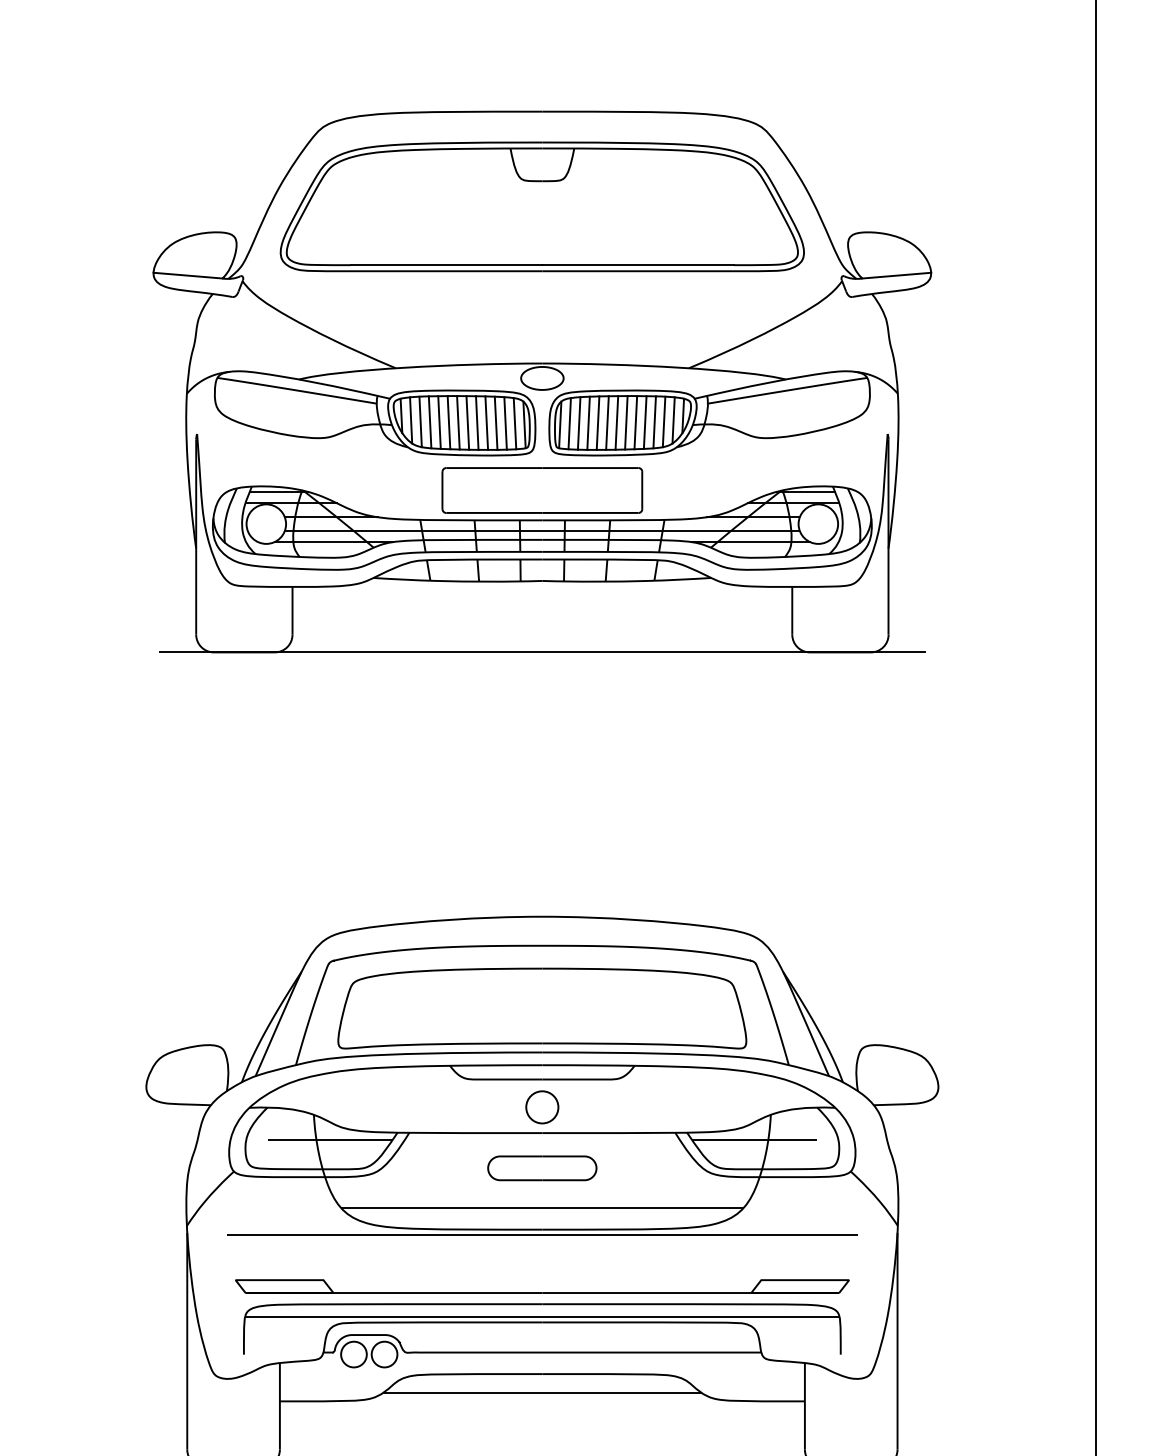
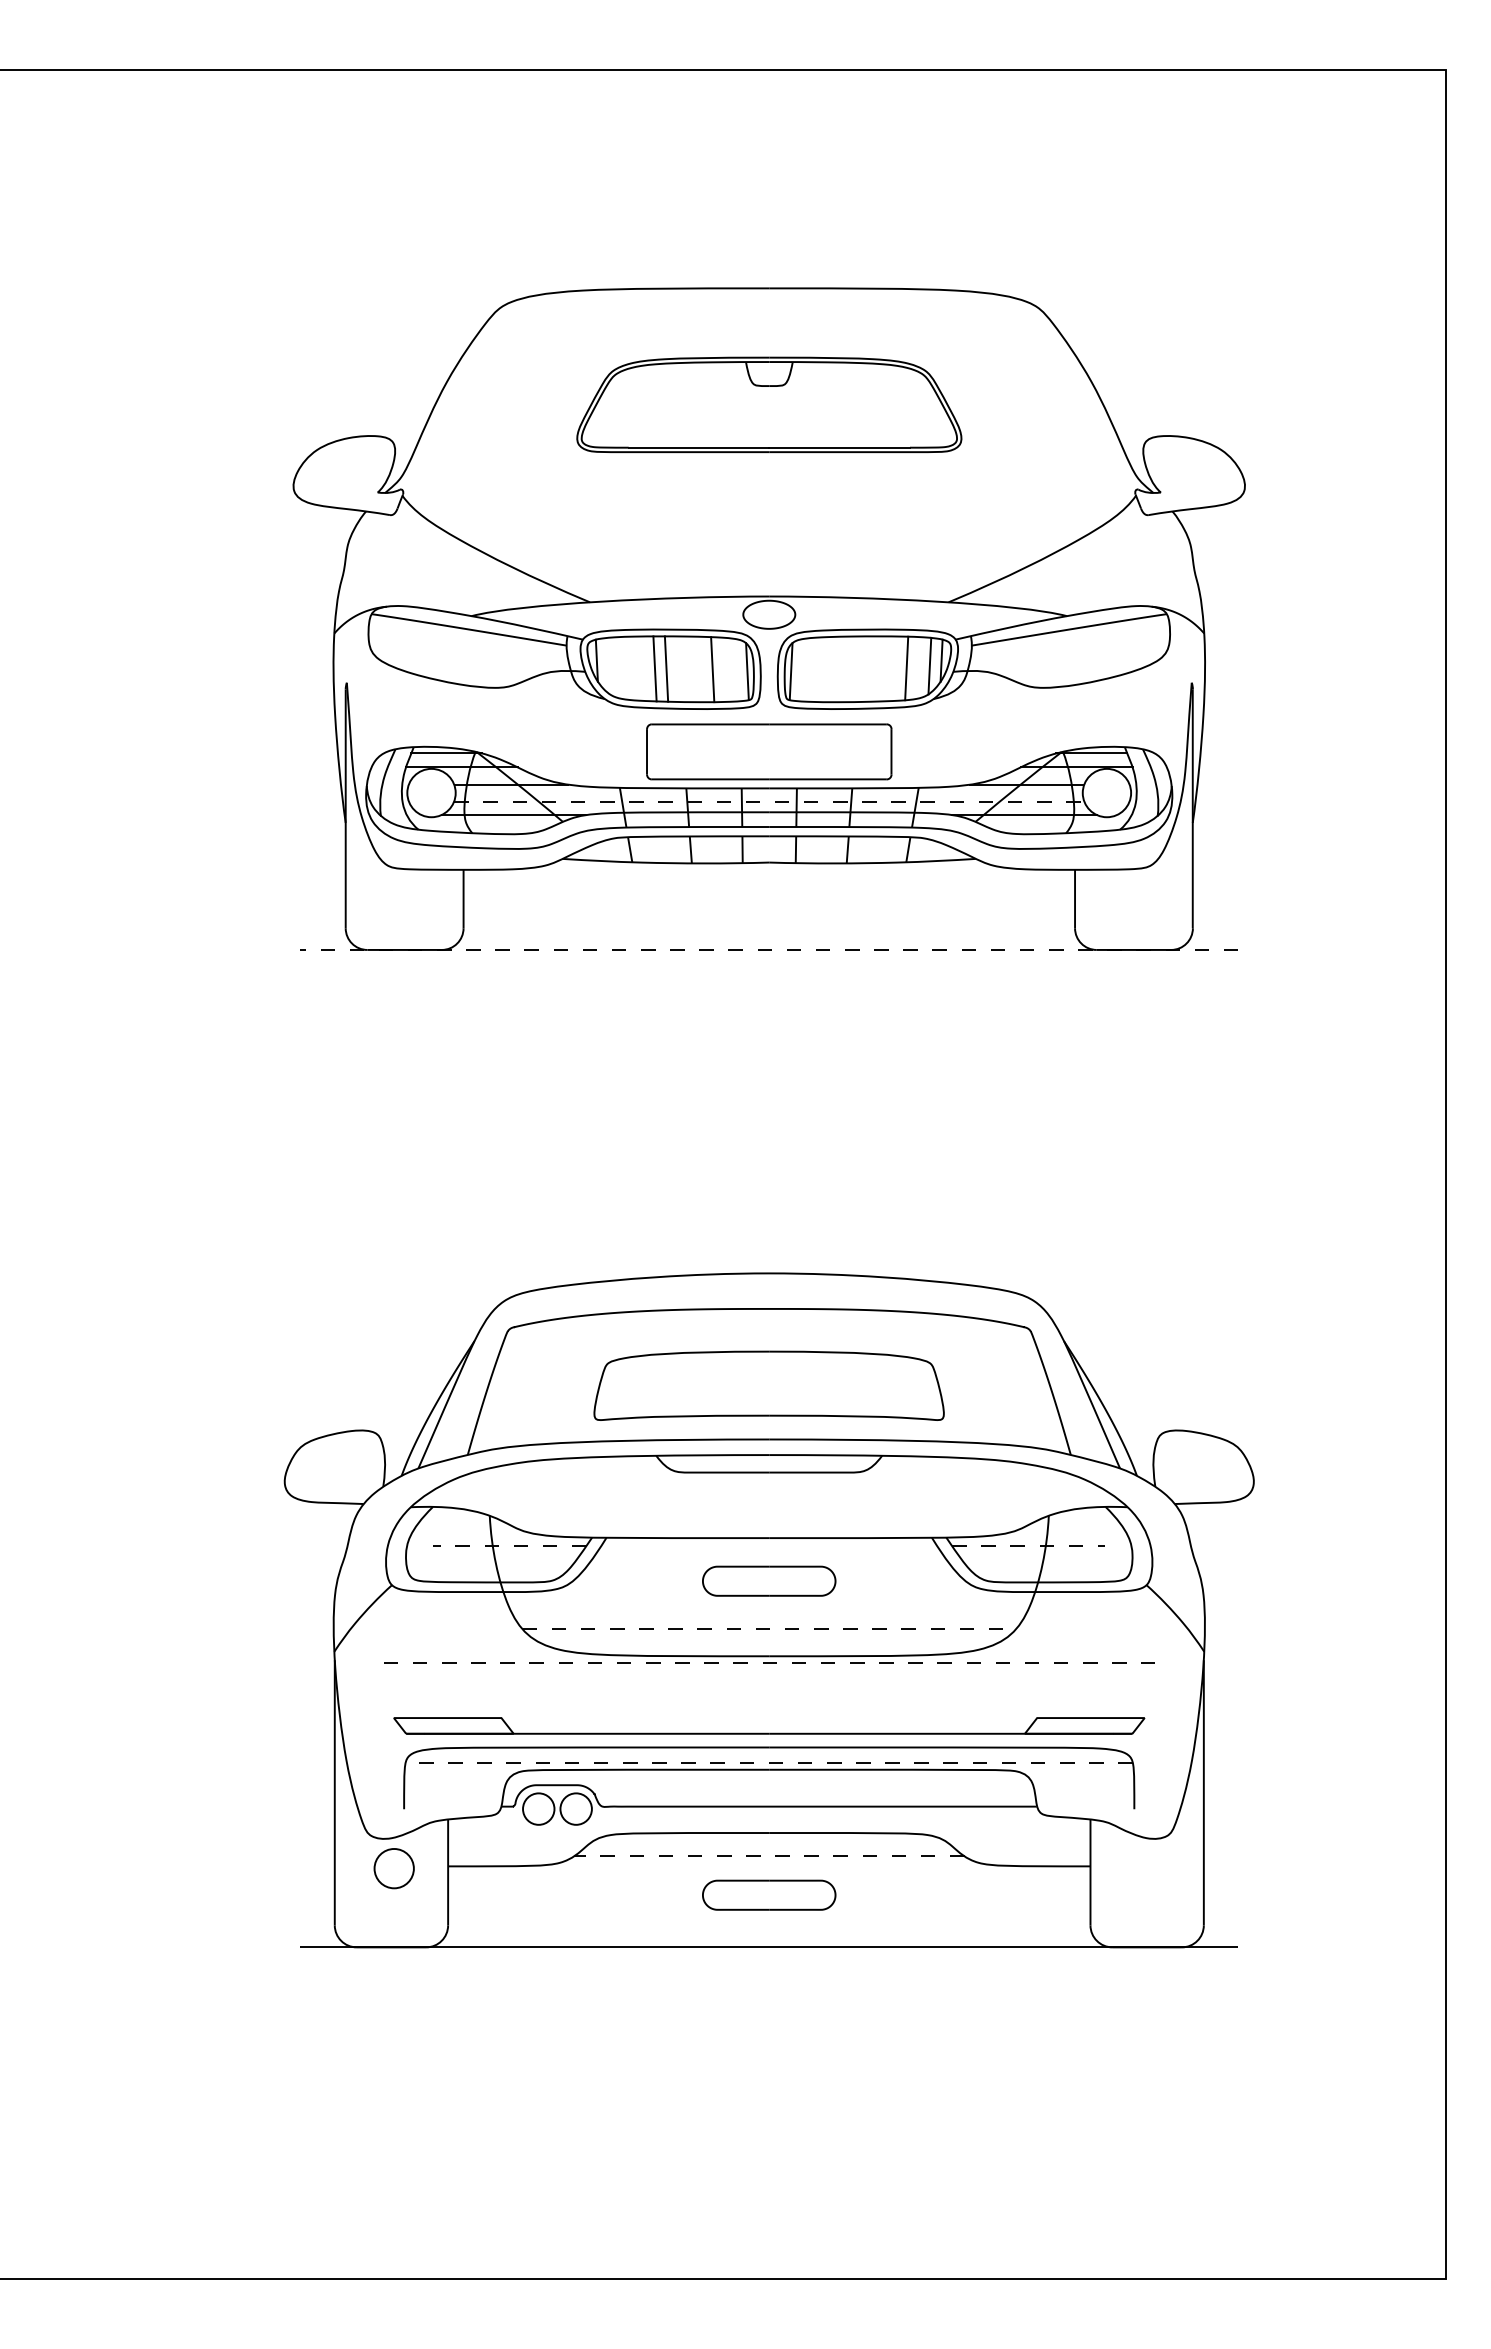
part: (542, 206) -> (769, 404), size x0.6
line: (187, 275) -> (335, 488), removed
line: (896, 275) -> (1202, 488), removed
line: (410, 419) -> (608, 665), removed
line: (419, 421) -> (619, 667), removed
line: (663, 421) -> (917, 667), removed
line: (429, 422) -> (631, 668), removed
line: (438, 422) -> (642, 668), removed
line: (625, 422) -> (871, 668), removed
line: (635, 422) -> (883, 668), removed
line: (644, 422) -> (894, 668), removed
line: (467, 423) -> (677, 669), removed
line: (477, 423) -> (689, 669), removed
line: (486, 423) -> (700, 669), removed
line: (504, 423) -> (723, 669), removed
line: (514, 423) -> (735, 669), removed
line: (569, 423) -> (802, 669), removed
line: (578, 423) -> (813, 669), removed
line: (588, 423) -> (825, 669), removed
line: (598, 423) -> (837, 669), removed
line: (607, 423) -> (848, 669), removed
line: (616, 423) -> (860, 669), removed
line: (542, 531) -> (769, 801), solid -> dashed
line: (541, 652) -> (768, 949), solid -> dashed
part: (541, 1008) -> (768, 1385), size x0.7
circle: (541, 1107) -> (393, 1868), moved
line: (330, 1139) -> (509, 1545), solid -> dashed
line: (754, 1139) -> (1028, 1545), solid -> dashed
line: (542, 1207) -> (769, 1629), solid -> dashed
line: (542, 1234) -> (769, 1662), solid -> dashed
line: (542, 1316) -> (769, 1762), solid -> dashed
line: (542, 1393) -> (769, 1856), solid -> dashed
part: (542, 1424) -> (769, 1894), added

